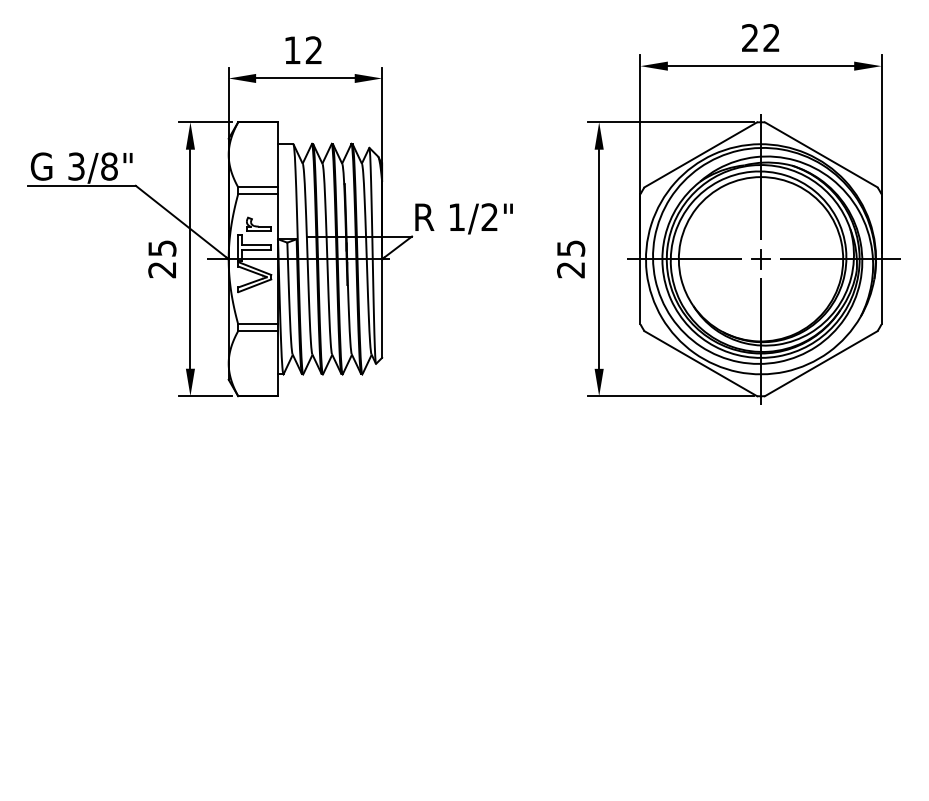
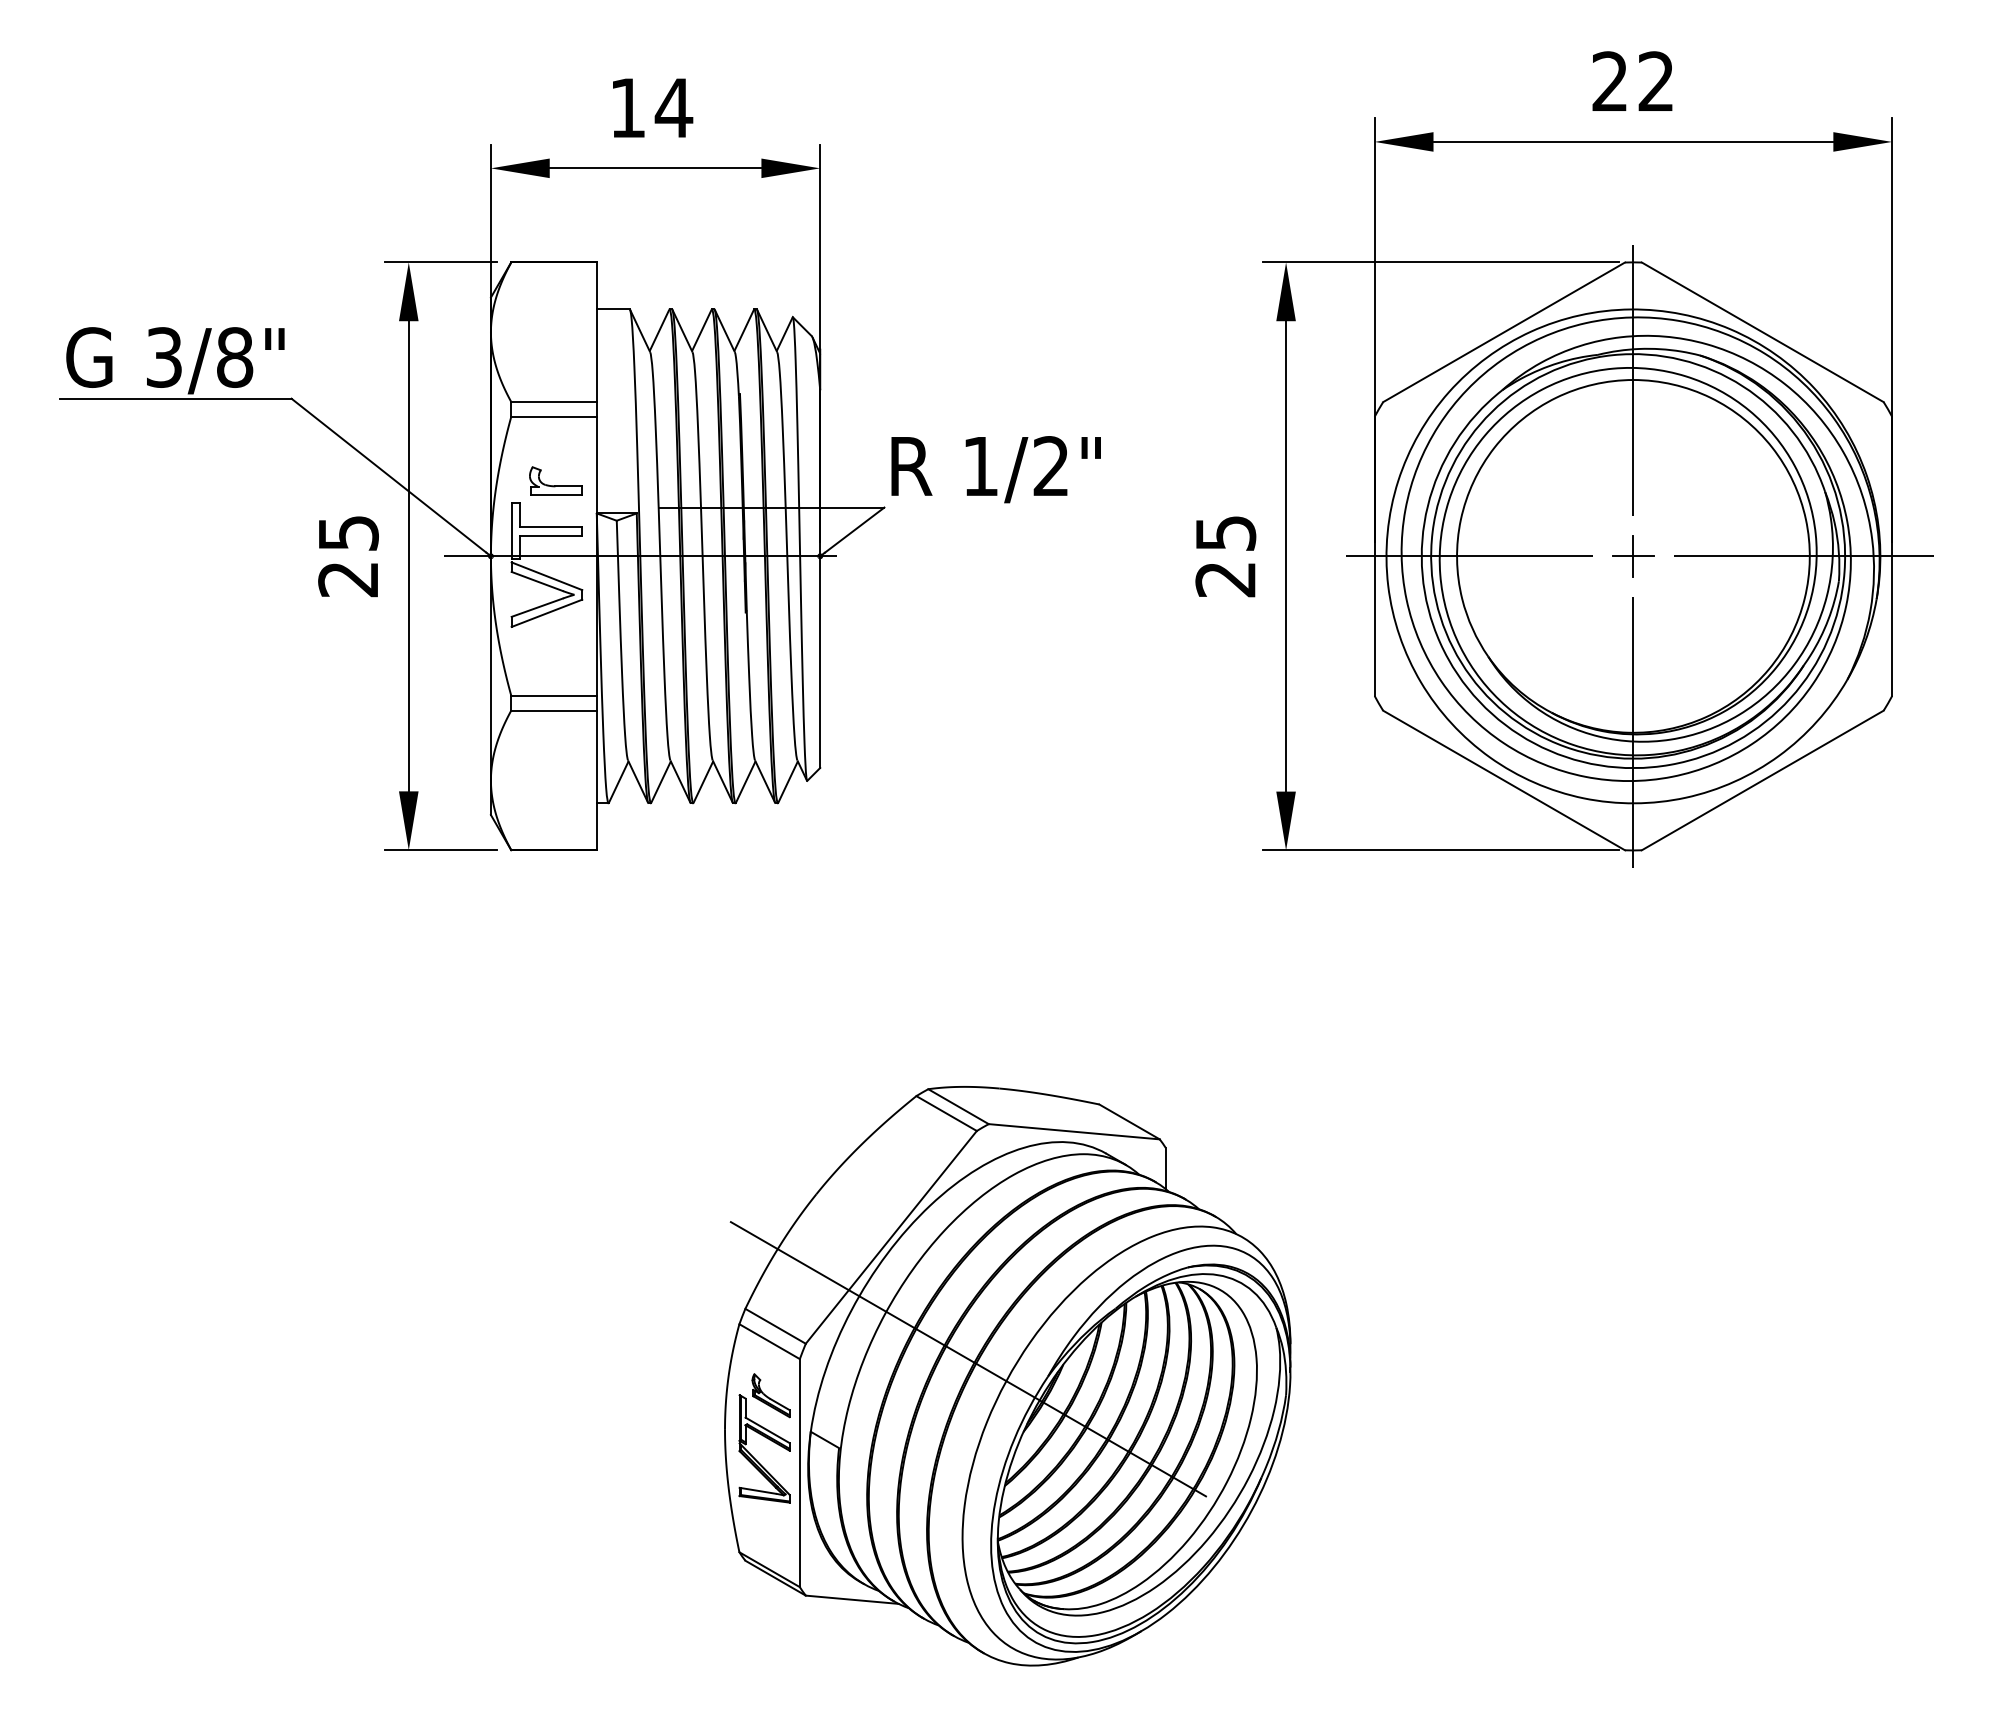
text: (313, 50) -> (672, 108), 12 -> 14
part: (469, 640) -> (1007, 1374), added

